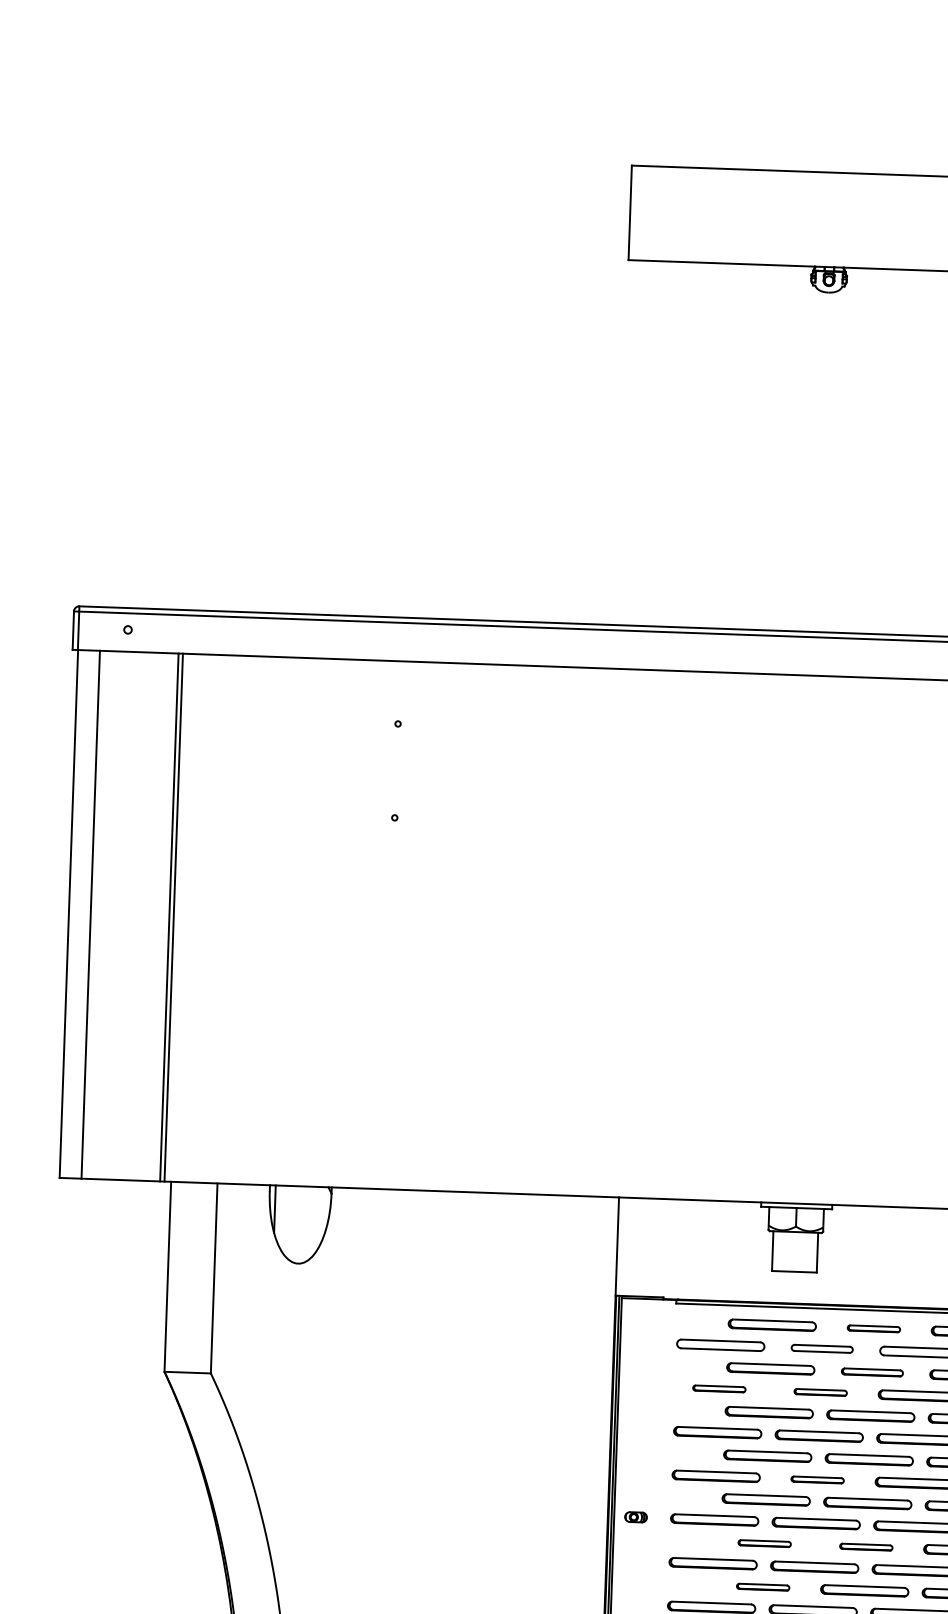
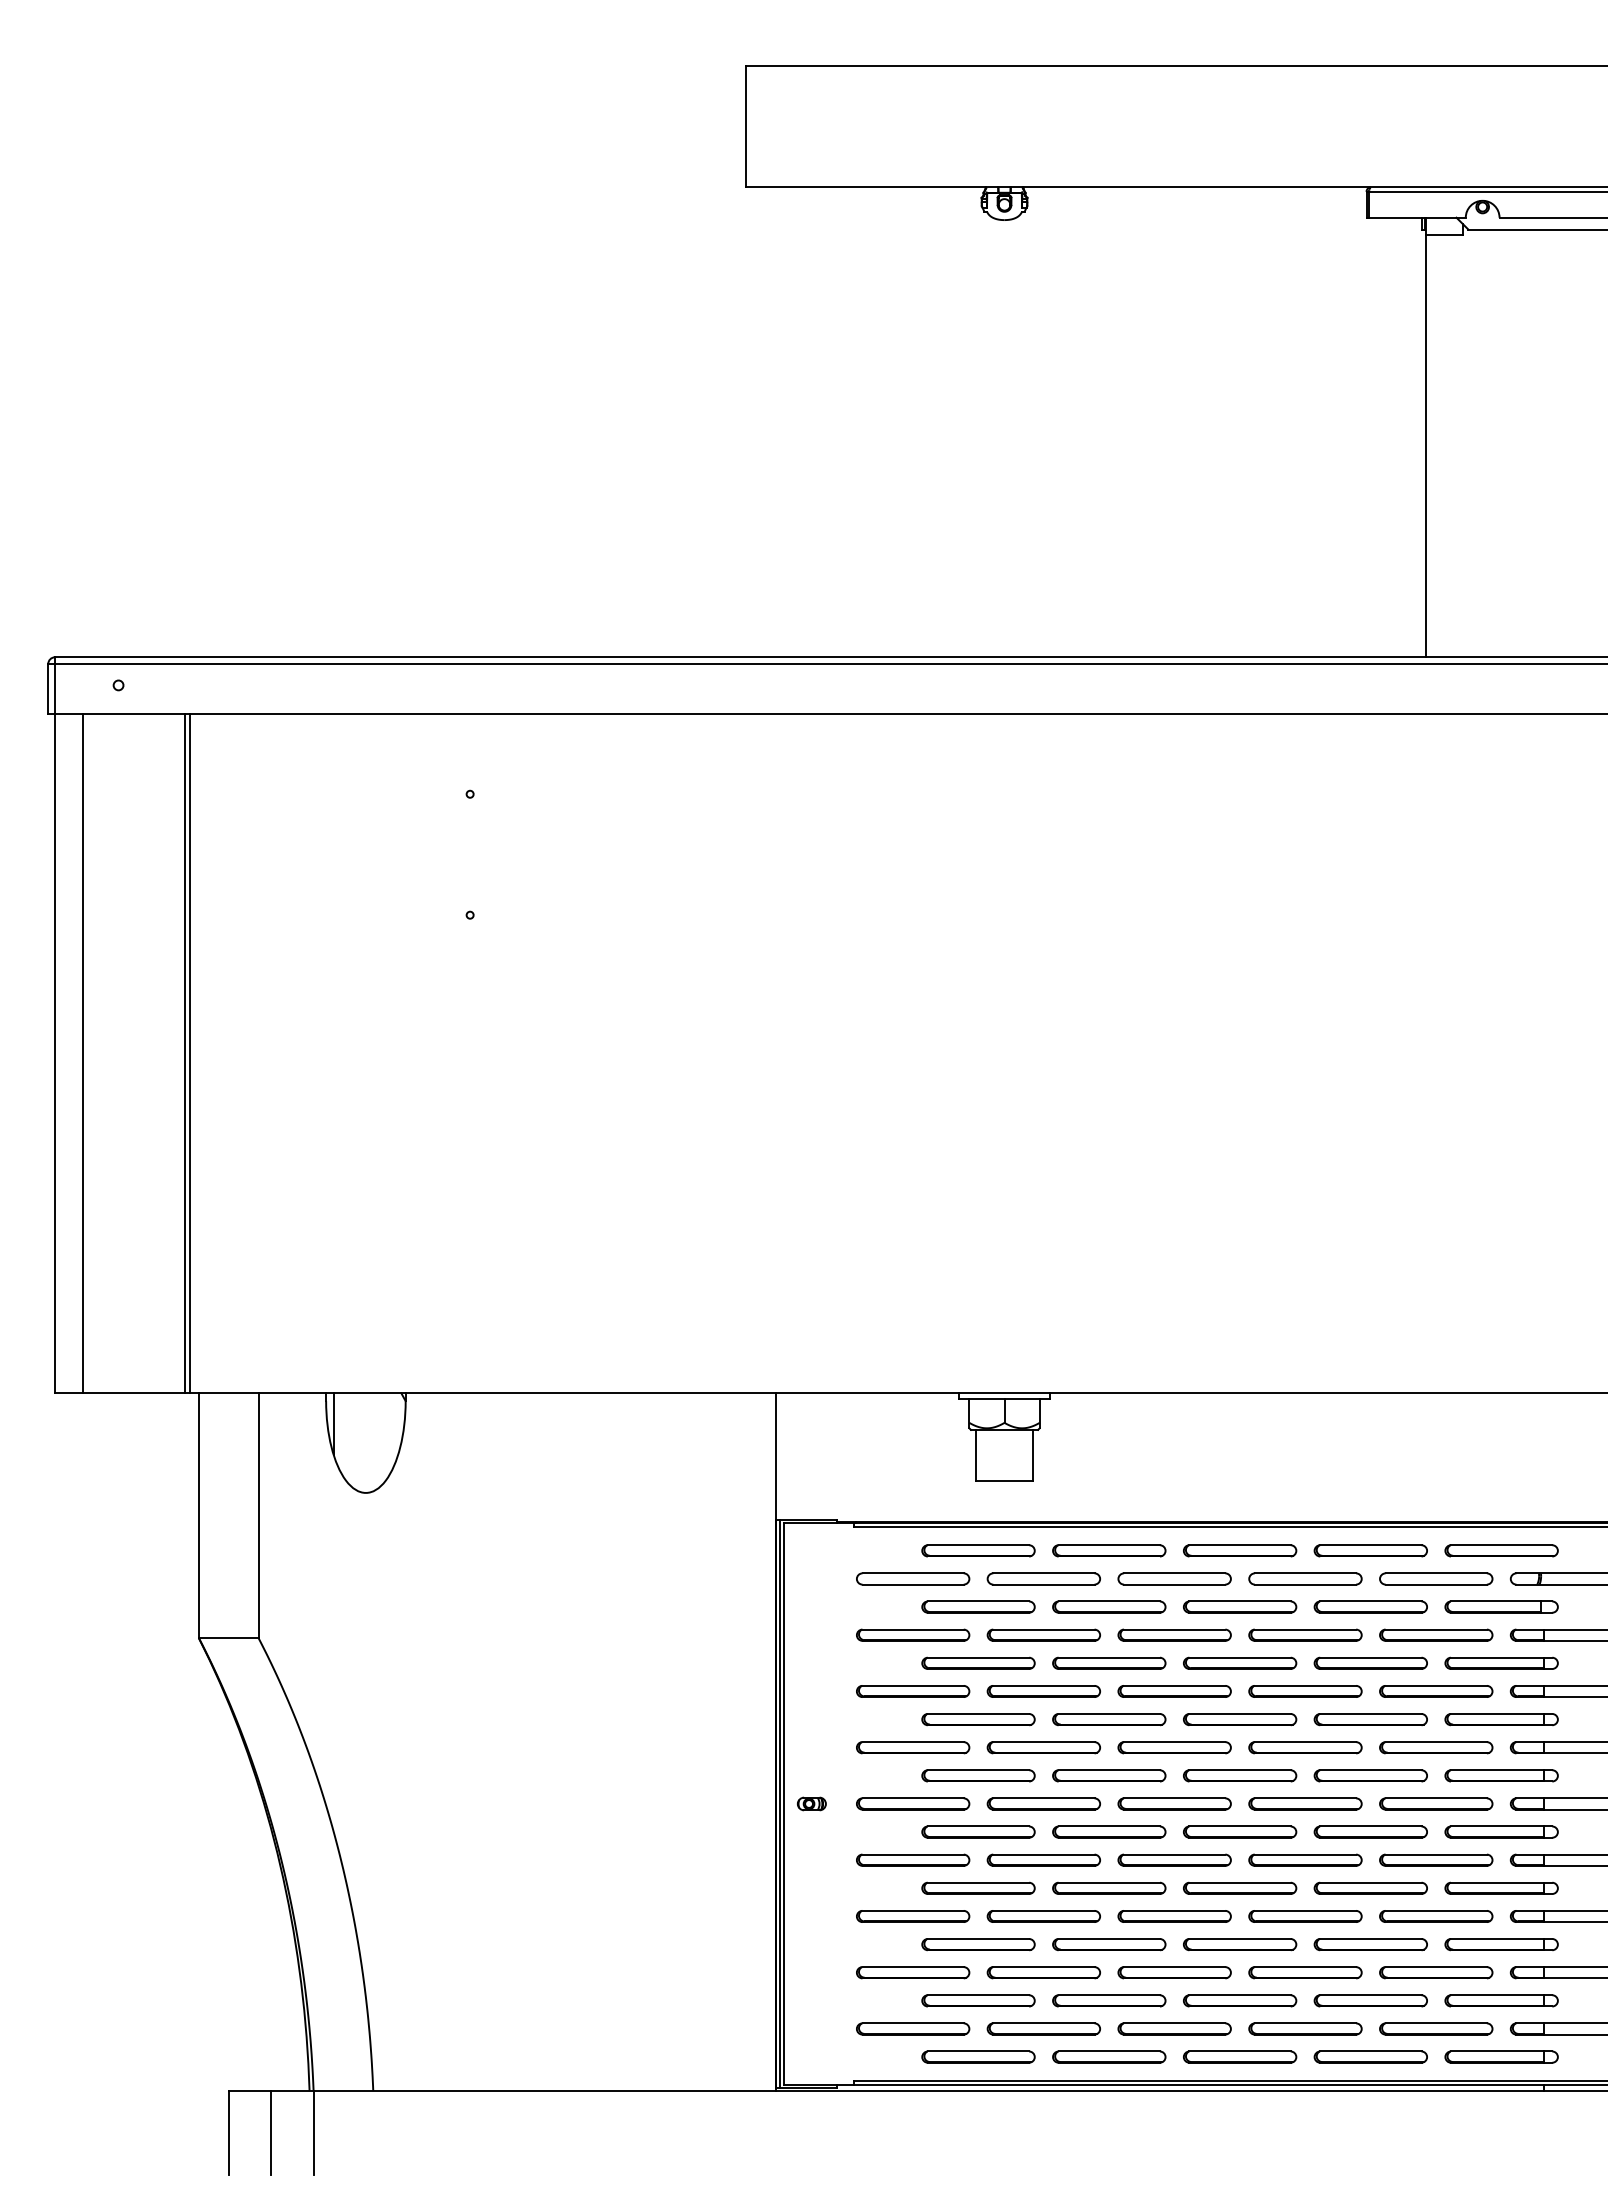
part: (874, 1328) -> (1109, 1550), size x1.67
part: (822, 1348) -> (1043, 1578), size x1.43
part: (872, 1372) -> (1109, 1606), size x1.43
part: (719, 1388) -> (913, 1634), size x1.67
part: (820, 1391) -> (1043, 1634), size x1.67
part: (817, 1479) -> (1043, 1747), size x1.67
part: (764, 1543) -> (978, 1831), size x1.67
part: (866, 1546) -> (1109, 1831), size x1.67
part: (763, 1586) -> (978, 1887), size x1.67

